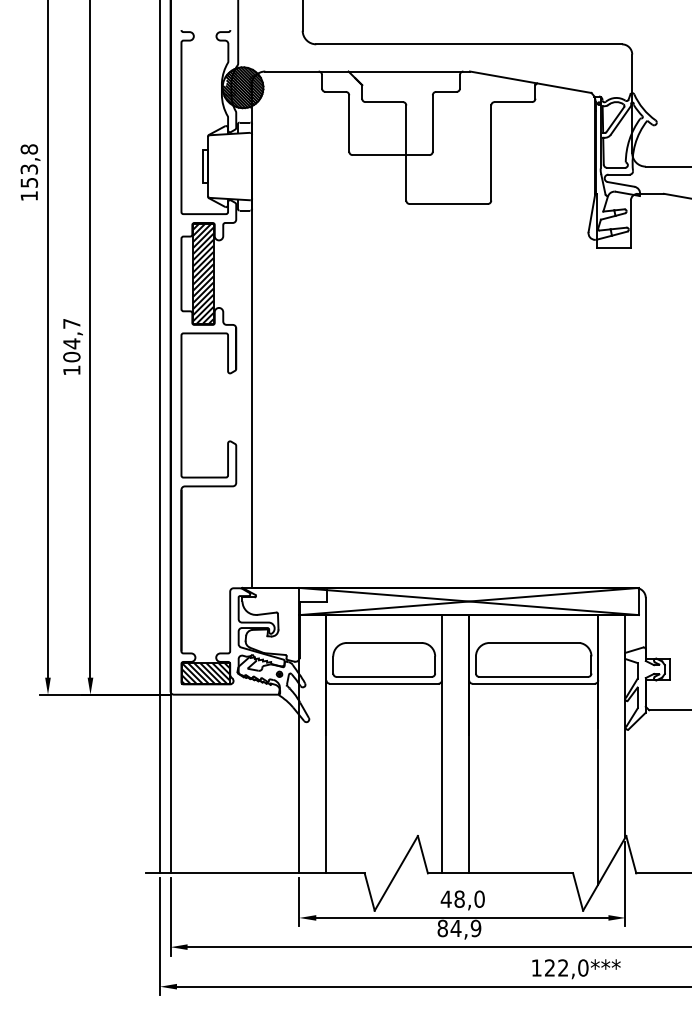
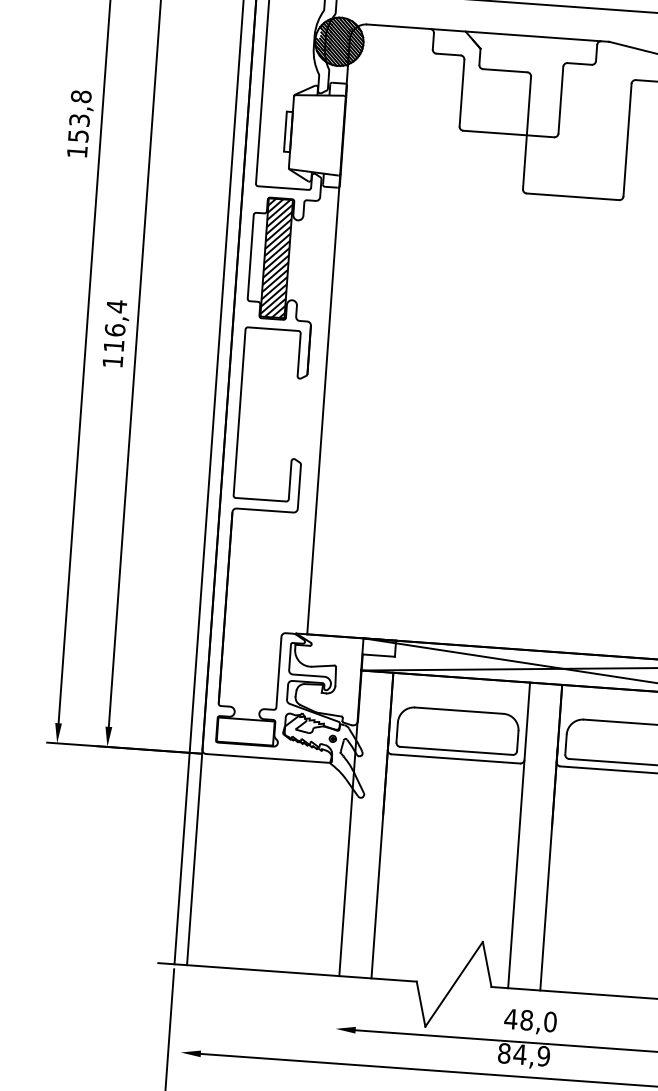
text: (71, 340) -> (114, 326), 104,7 -> 116,4
hatch: (205, 673) -> (245, 731), removed
line: (299, 901) -> (337, 1009), removed
line: (170, 916) -> (183, 1016), removed

